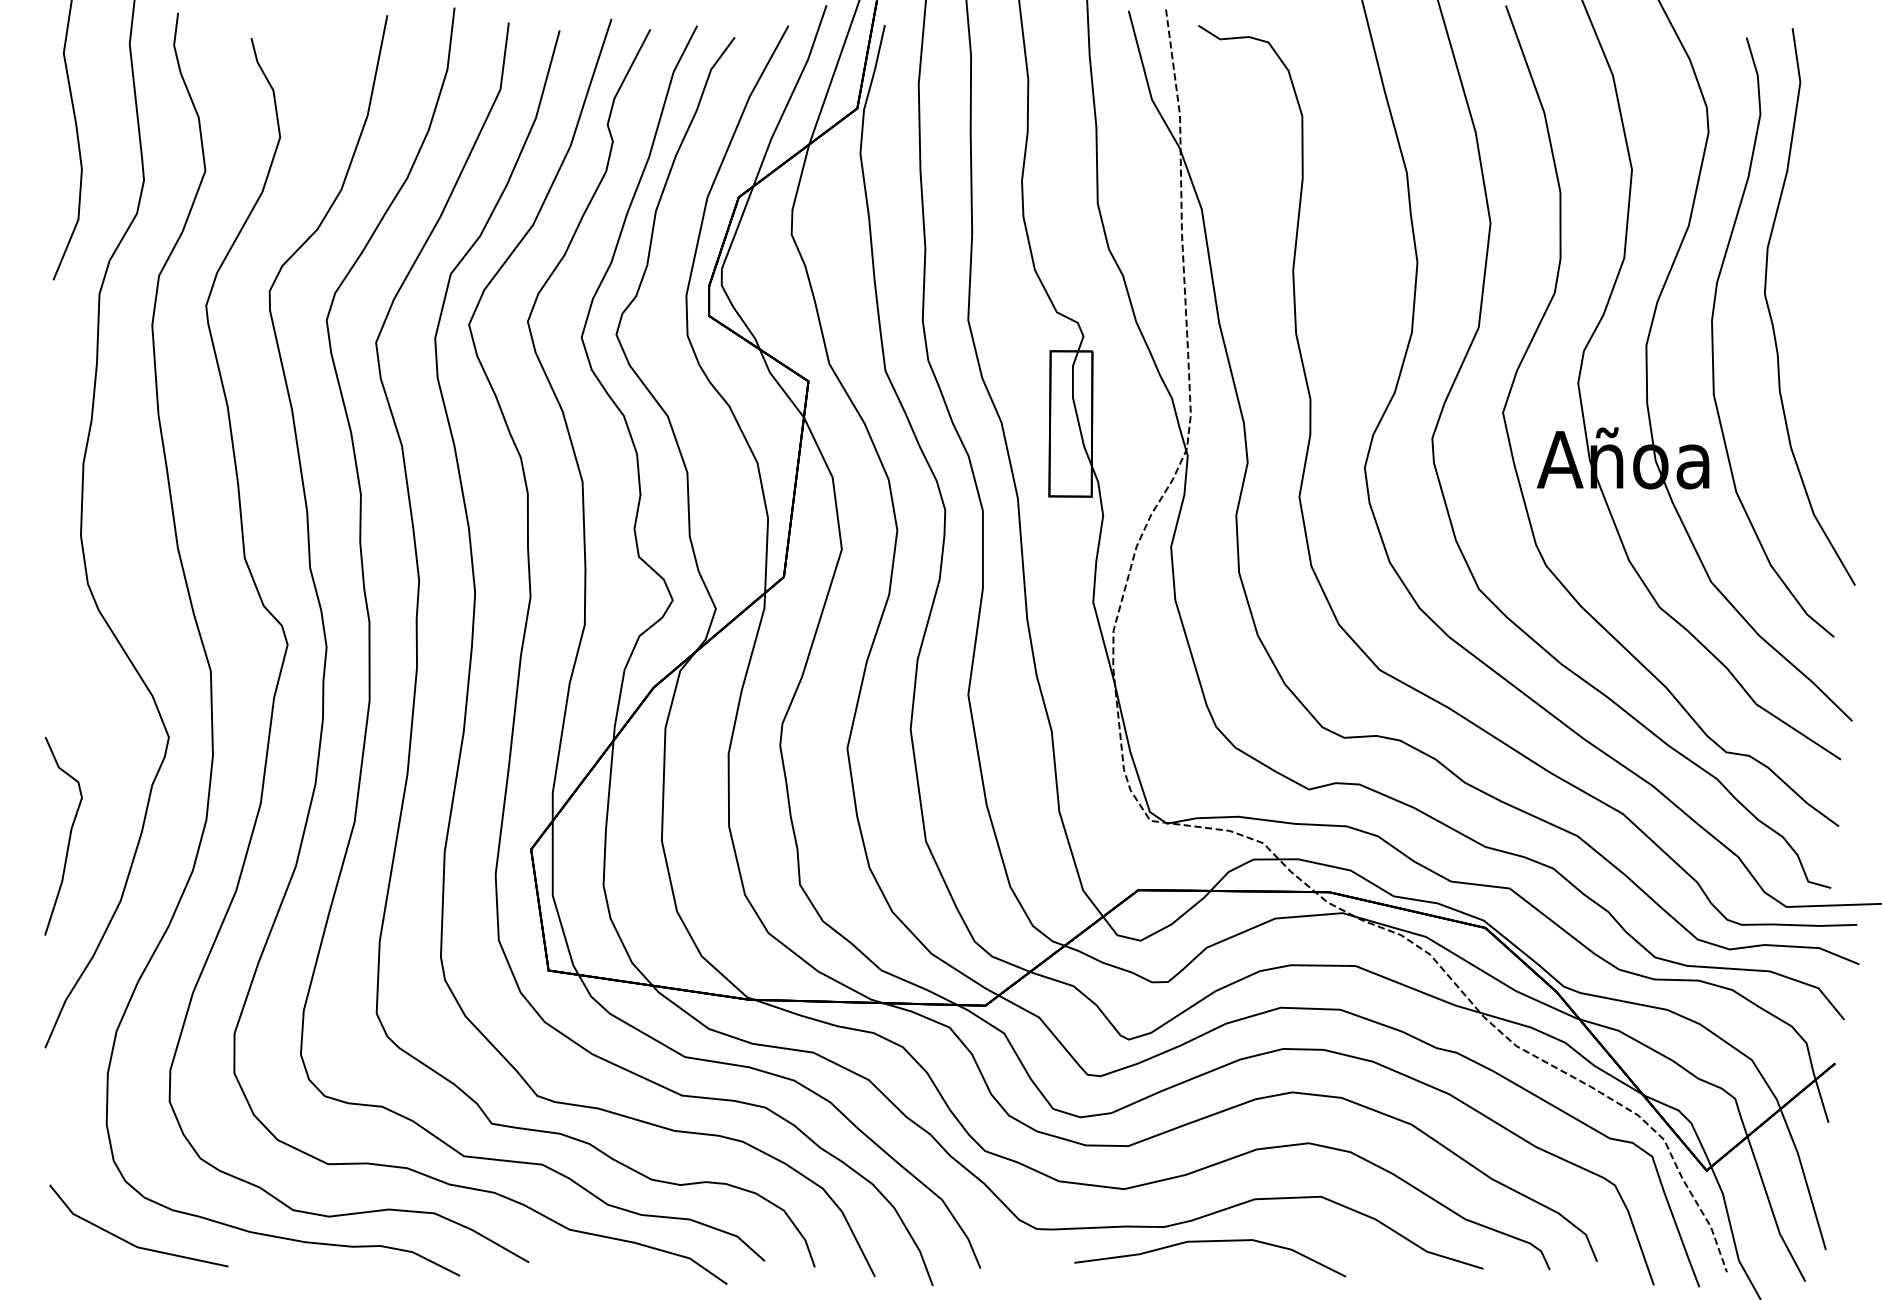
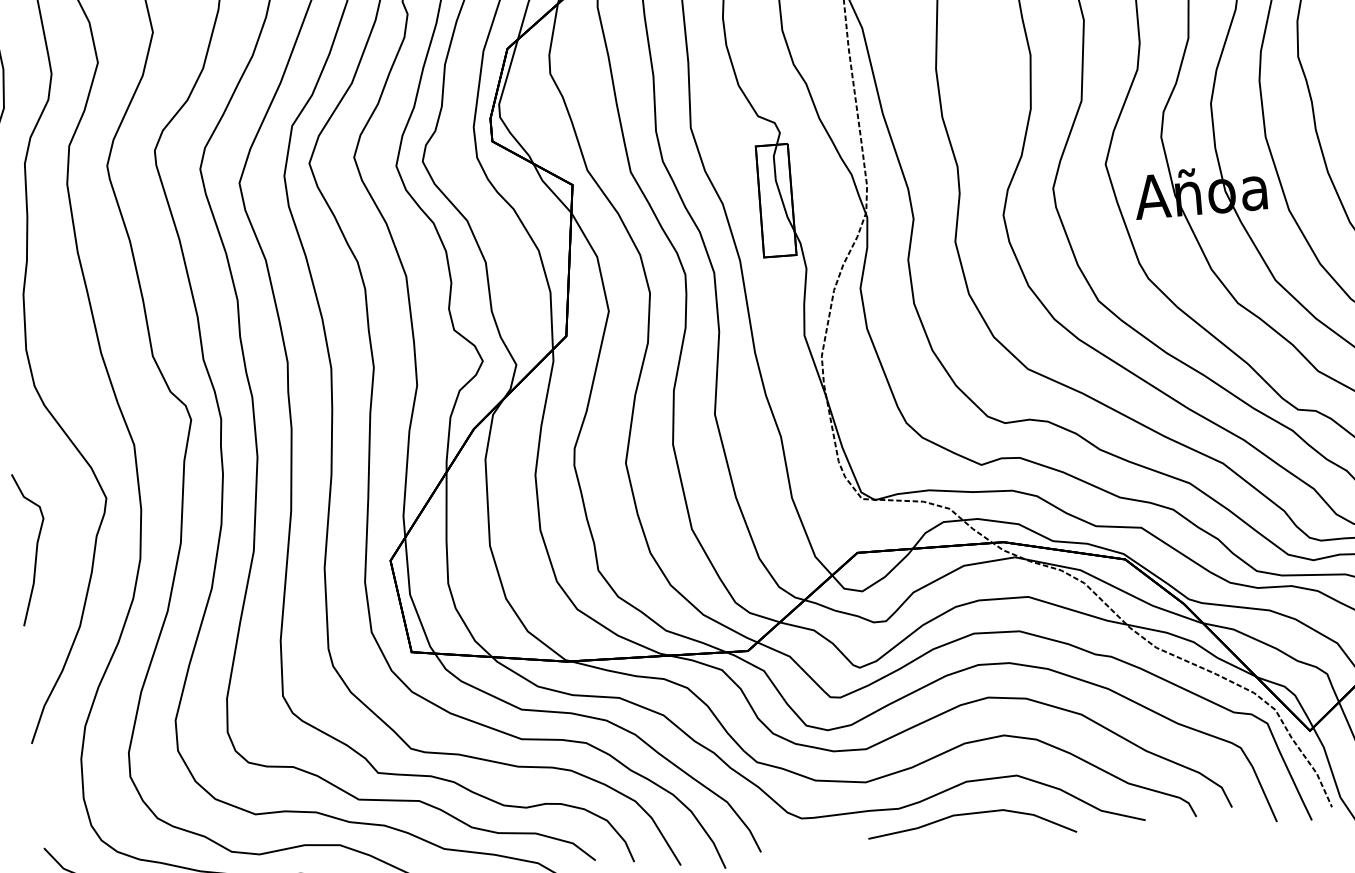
curve: (68, 838) -> (35, 550), moved
curve: (1210, 1242) -> (971, 814), moved

